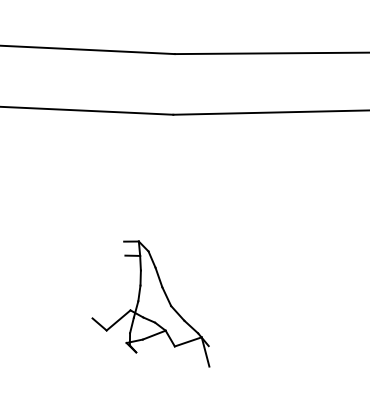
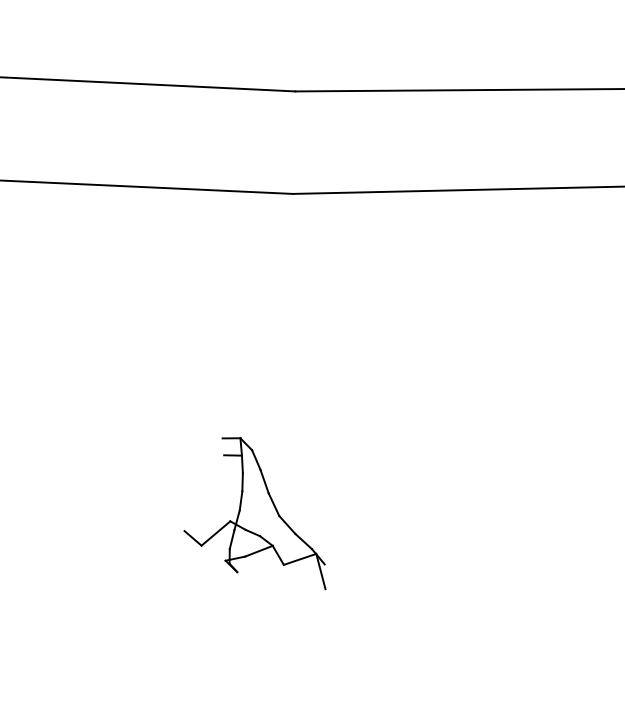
part: (150, 303) -> (254, 512), size x0.71

